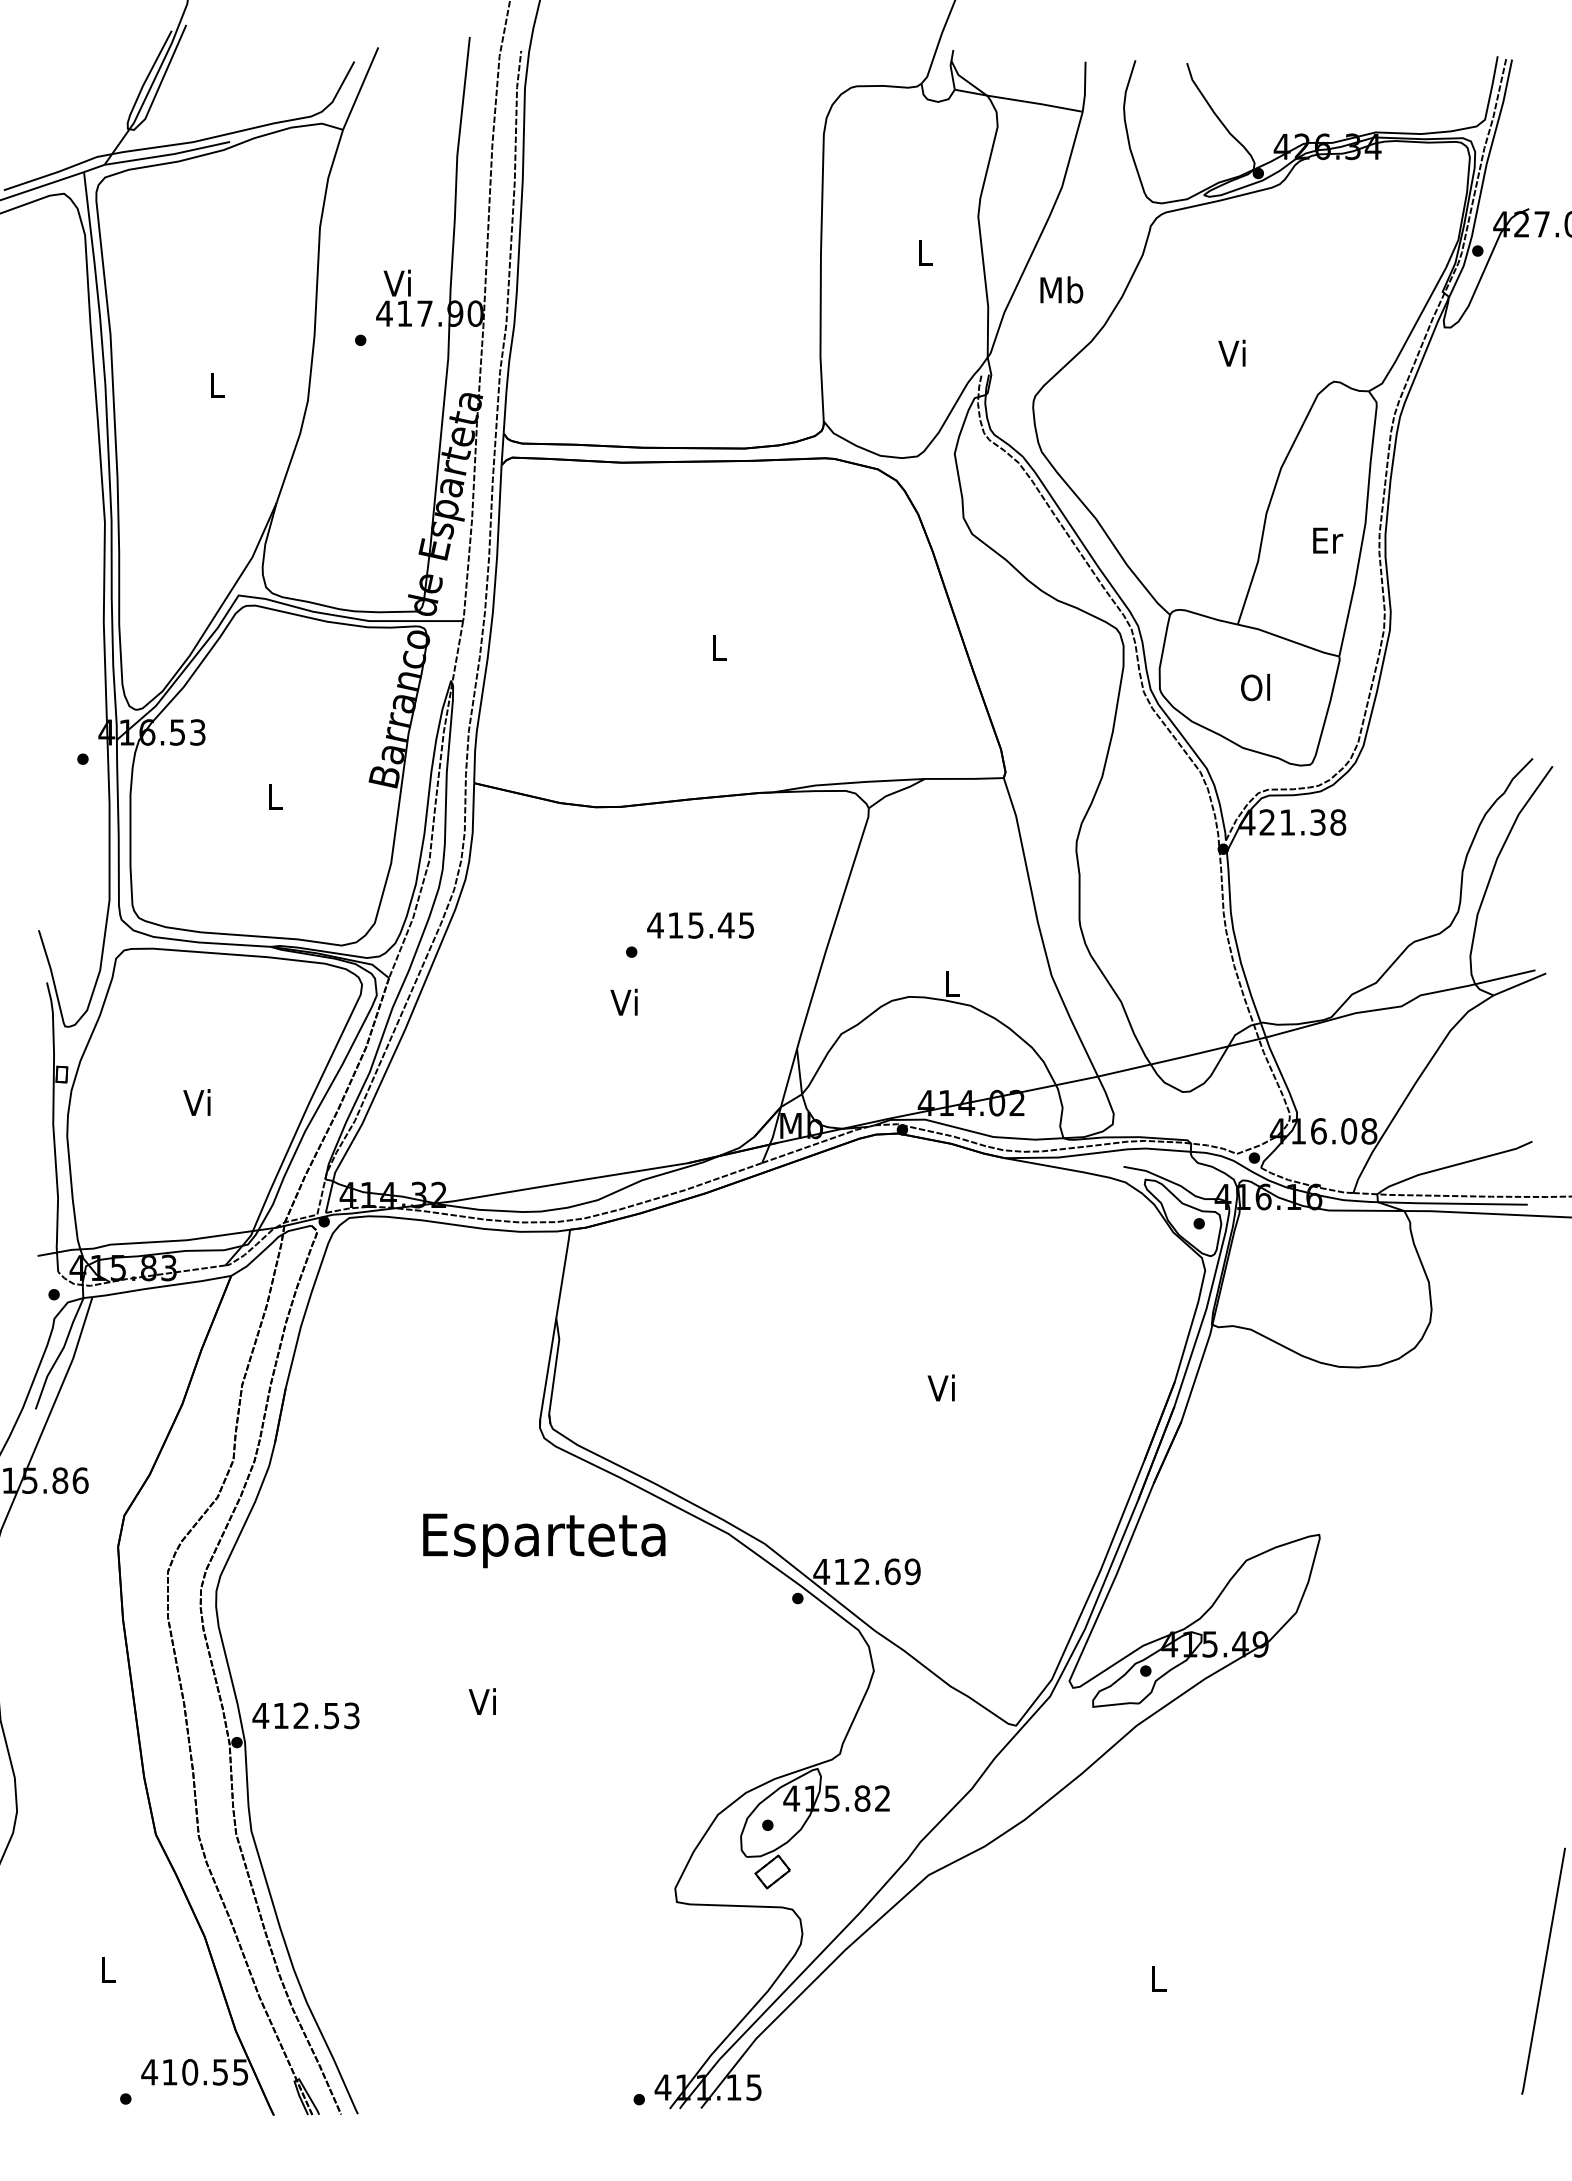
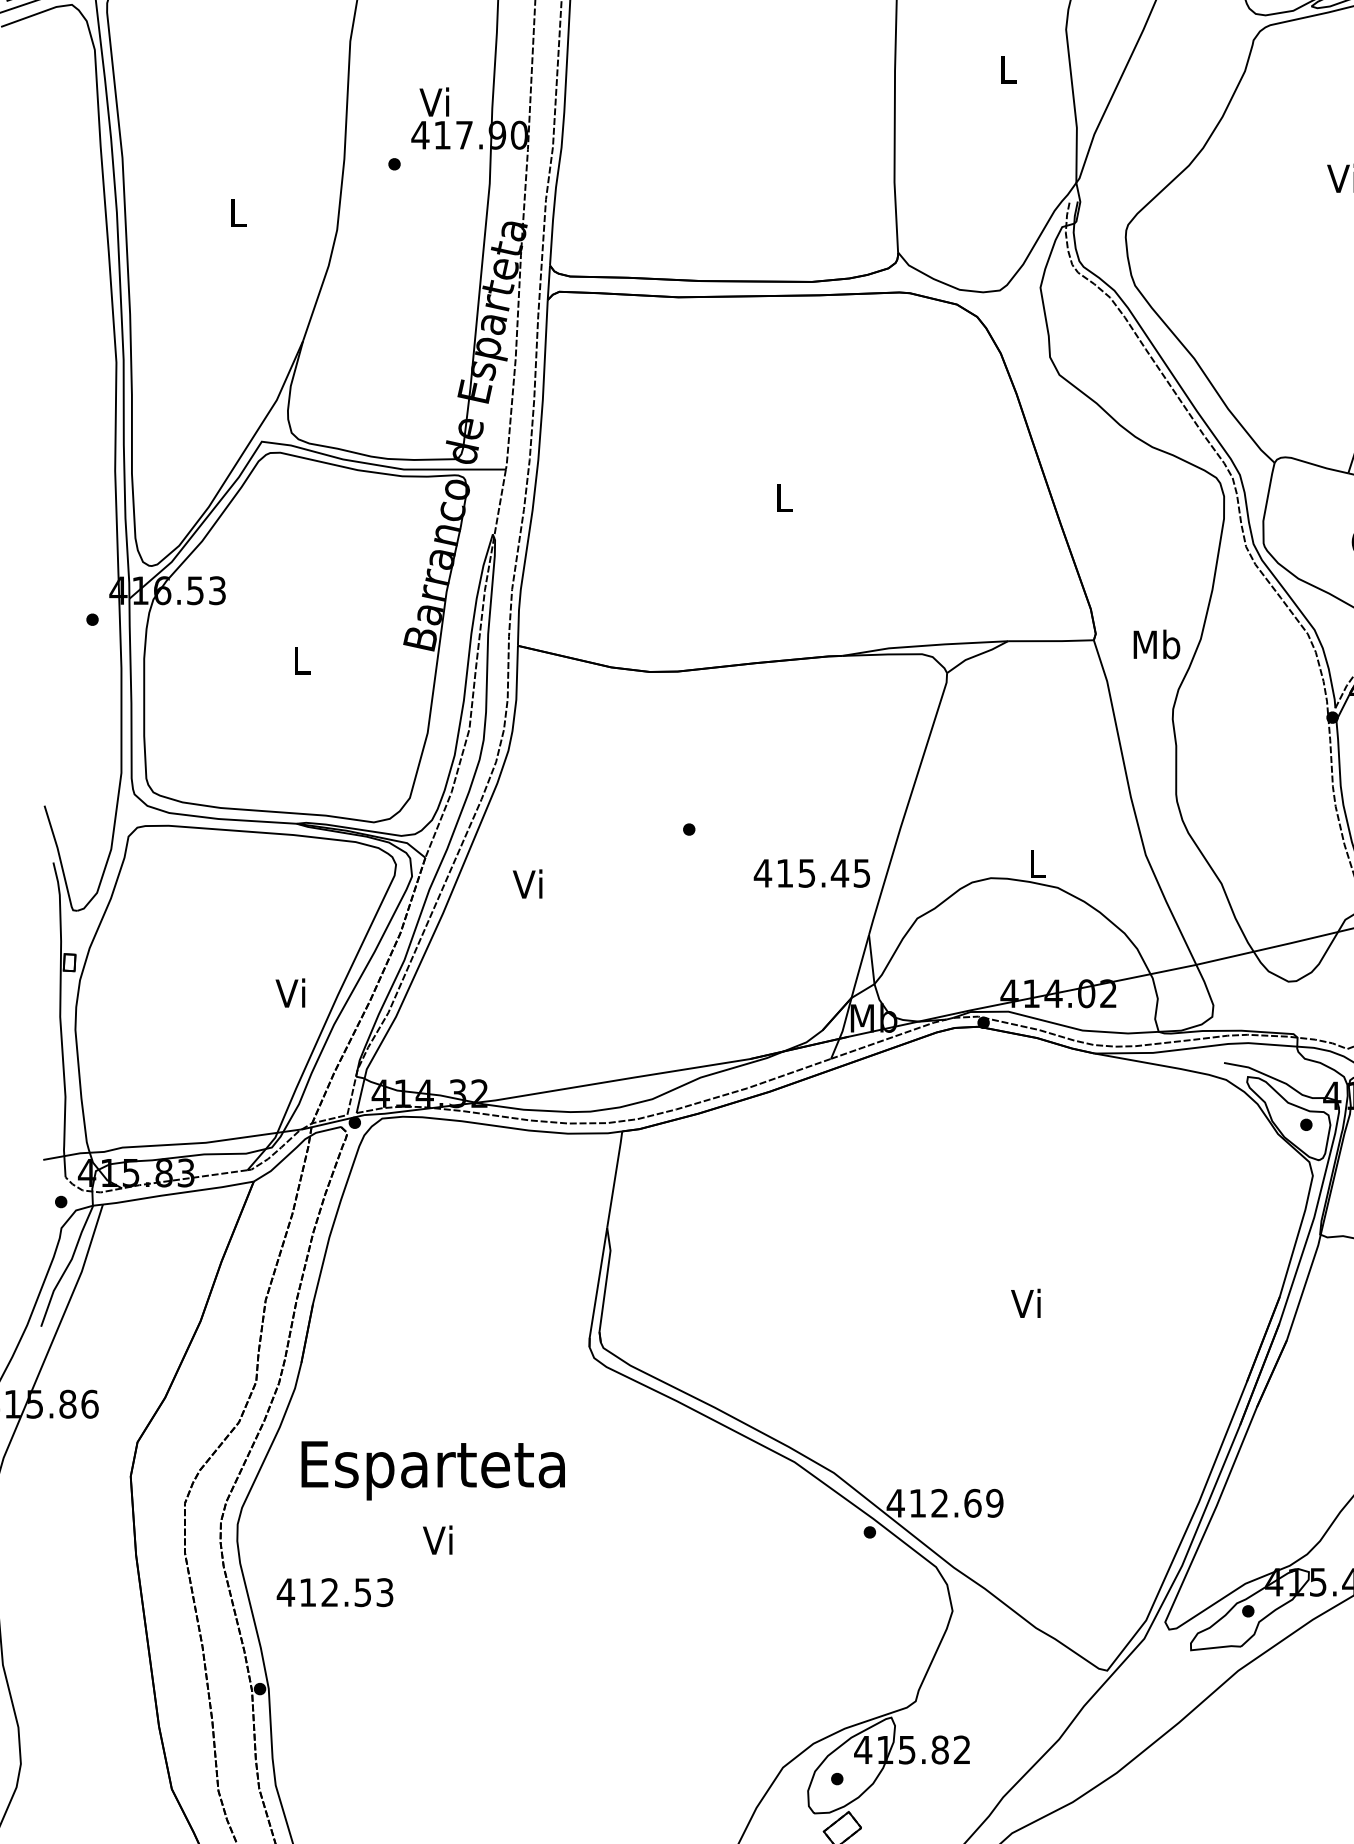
text: (1061, 289) -> (1156, 643), moved
text: (700, 925) -> (811, 873), moved
text: (623, 1001) -> (526, 883), moved
text: (196, 1102) -> (289, 993), moved
text: (544, 1540) -> (433, 1470), moved
text: (481, 1701) -> (436, 1539), moved
text: (305, 1715) -> (334, 1592), moved

